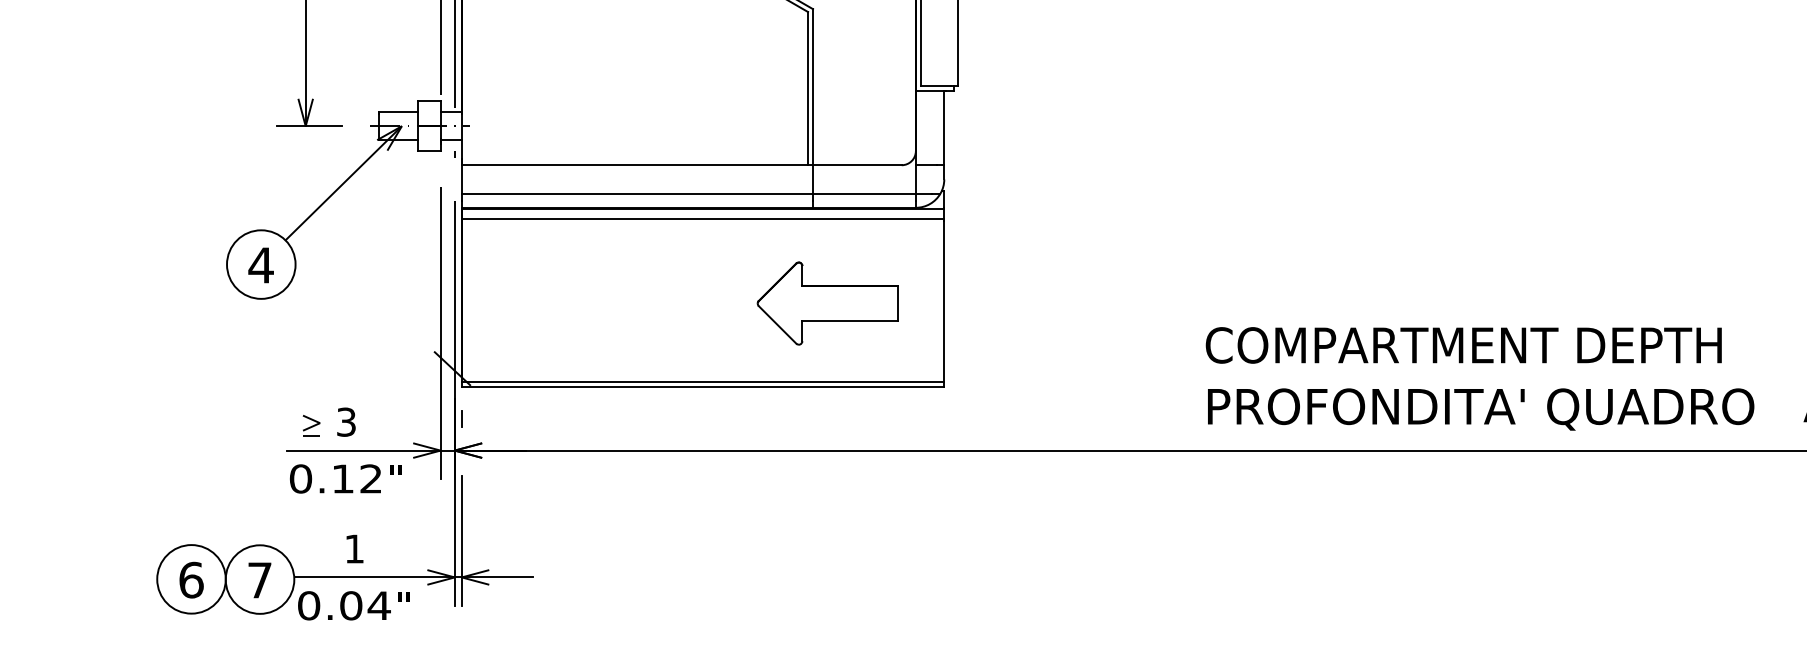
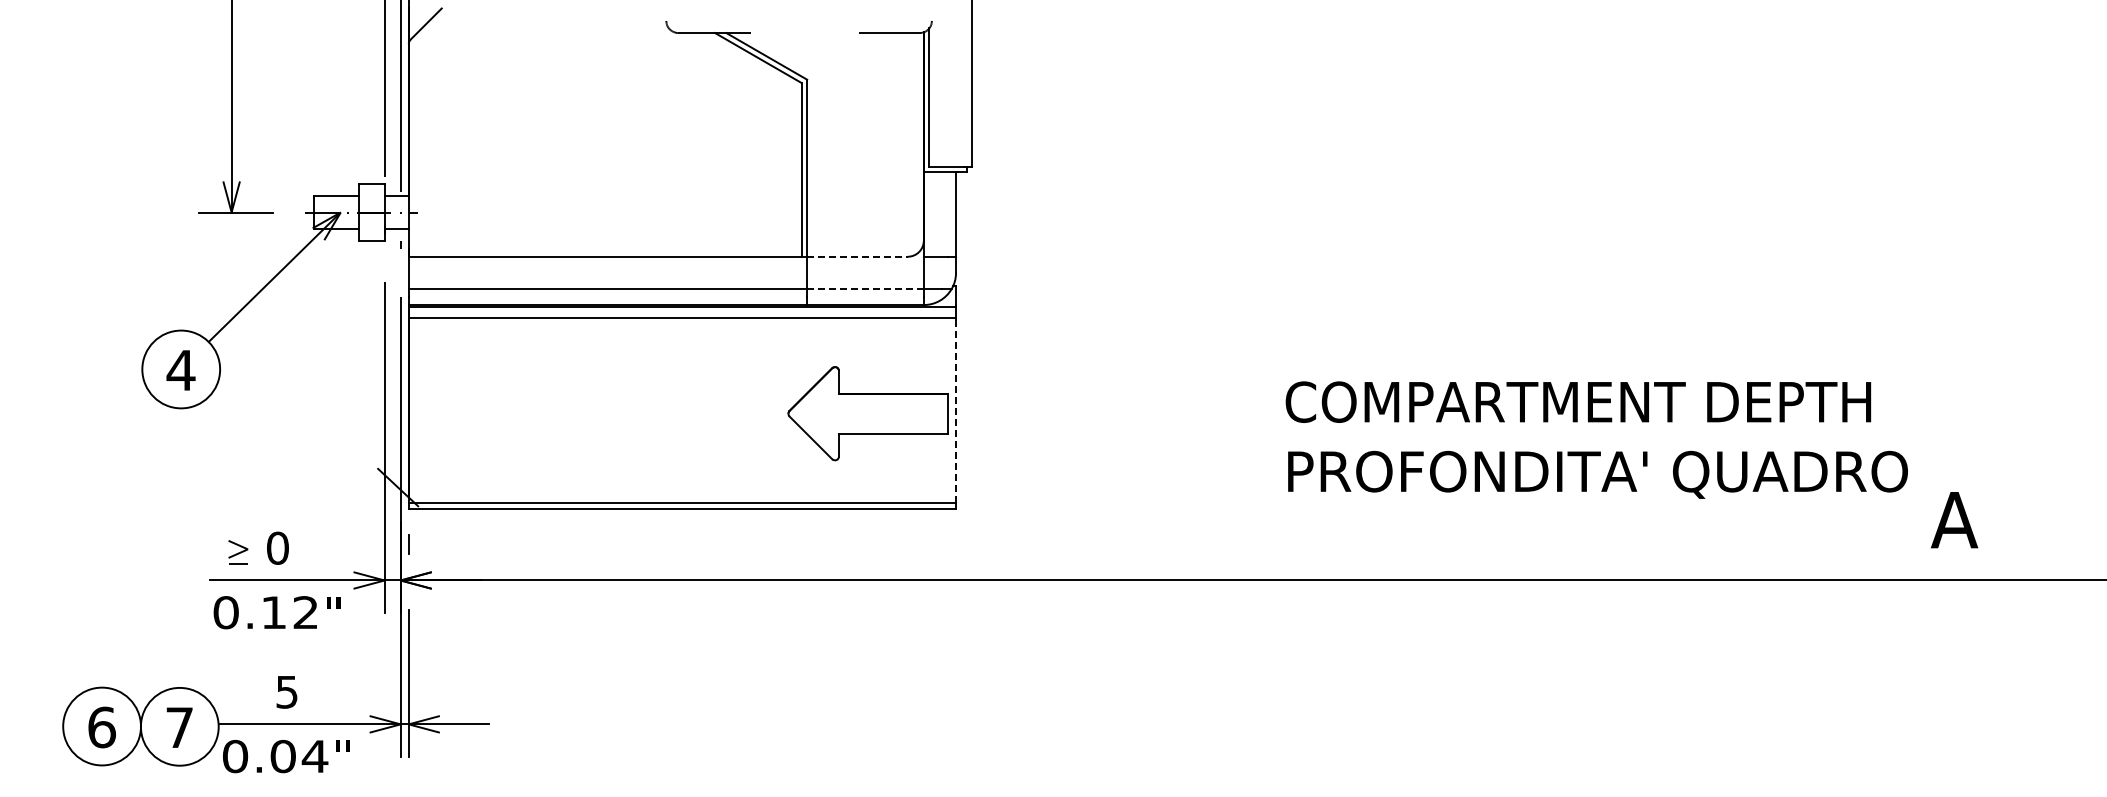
line: (857, 165) -> (857, 256), solid -> dashed
line: (865, 193) -> (866, 288), solid -> dashed
line: (944, 301) -> (956, 411), solid -> dashed
part: (827, 303) -> (867, 413), moved
text: (1479, 378) -> (1596, 439), moved
text: (346, 421) -> (277, 547), 3 -> 0
text: (354, 549) -> (286, 692), 1 -> 5

